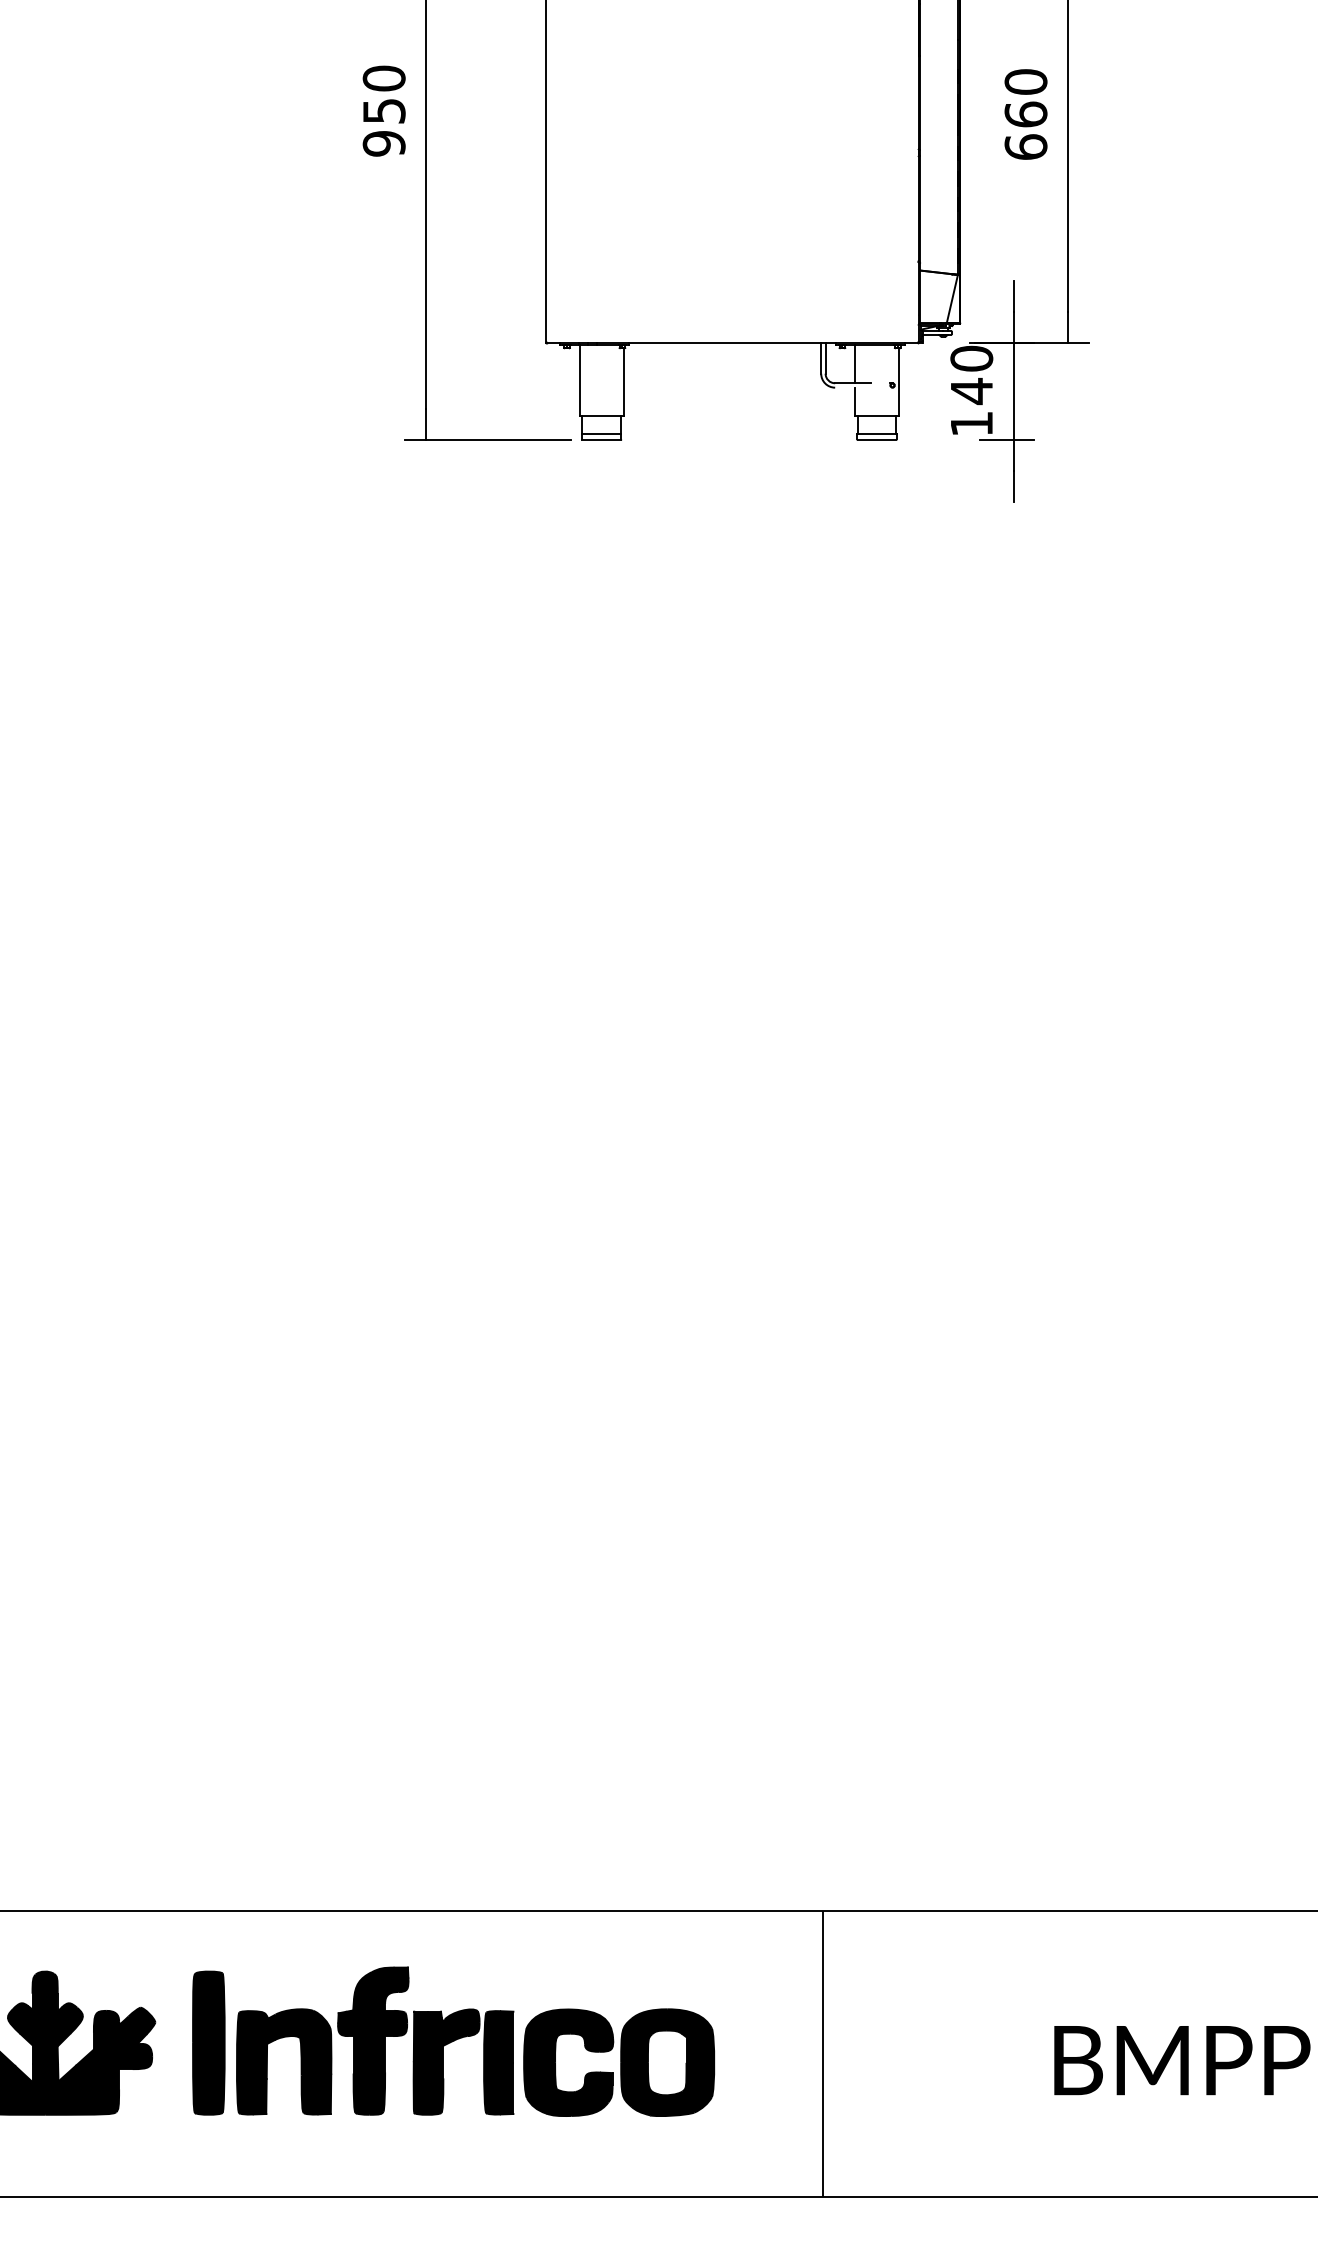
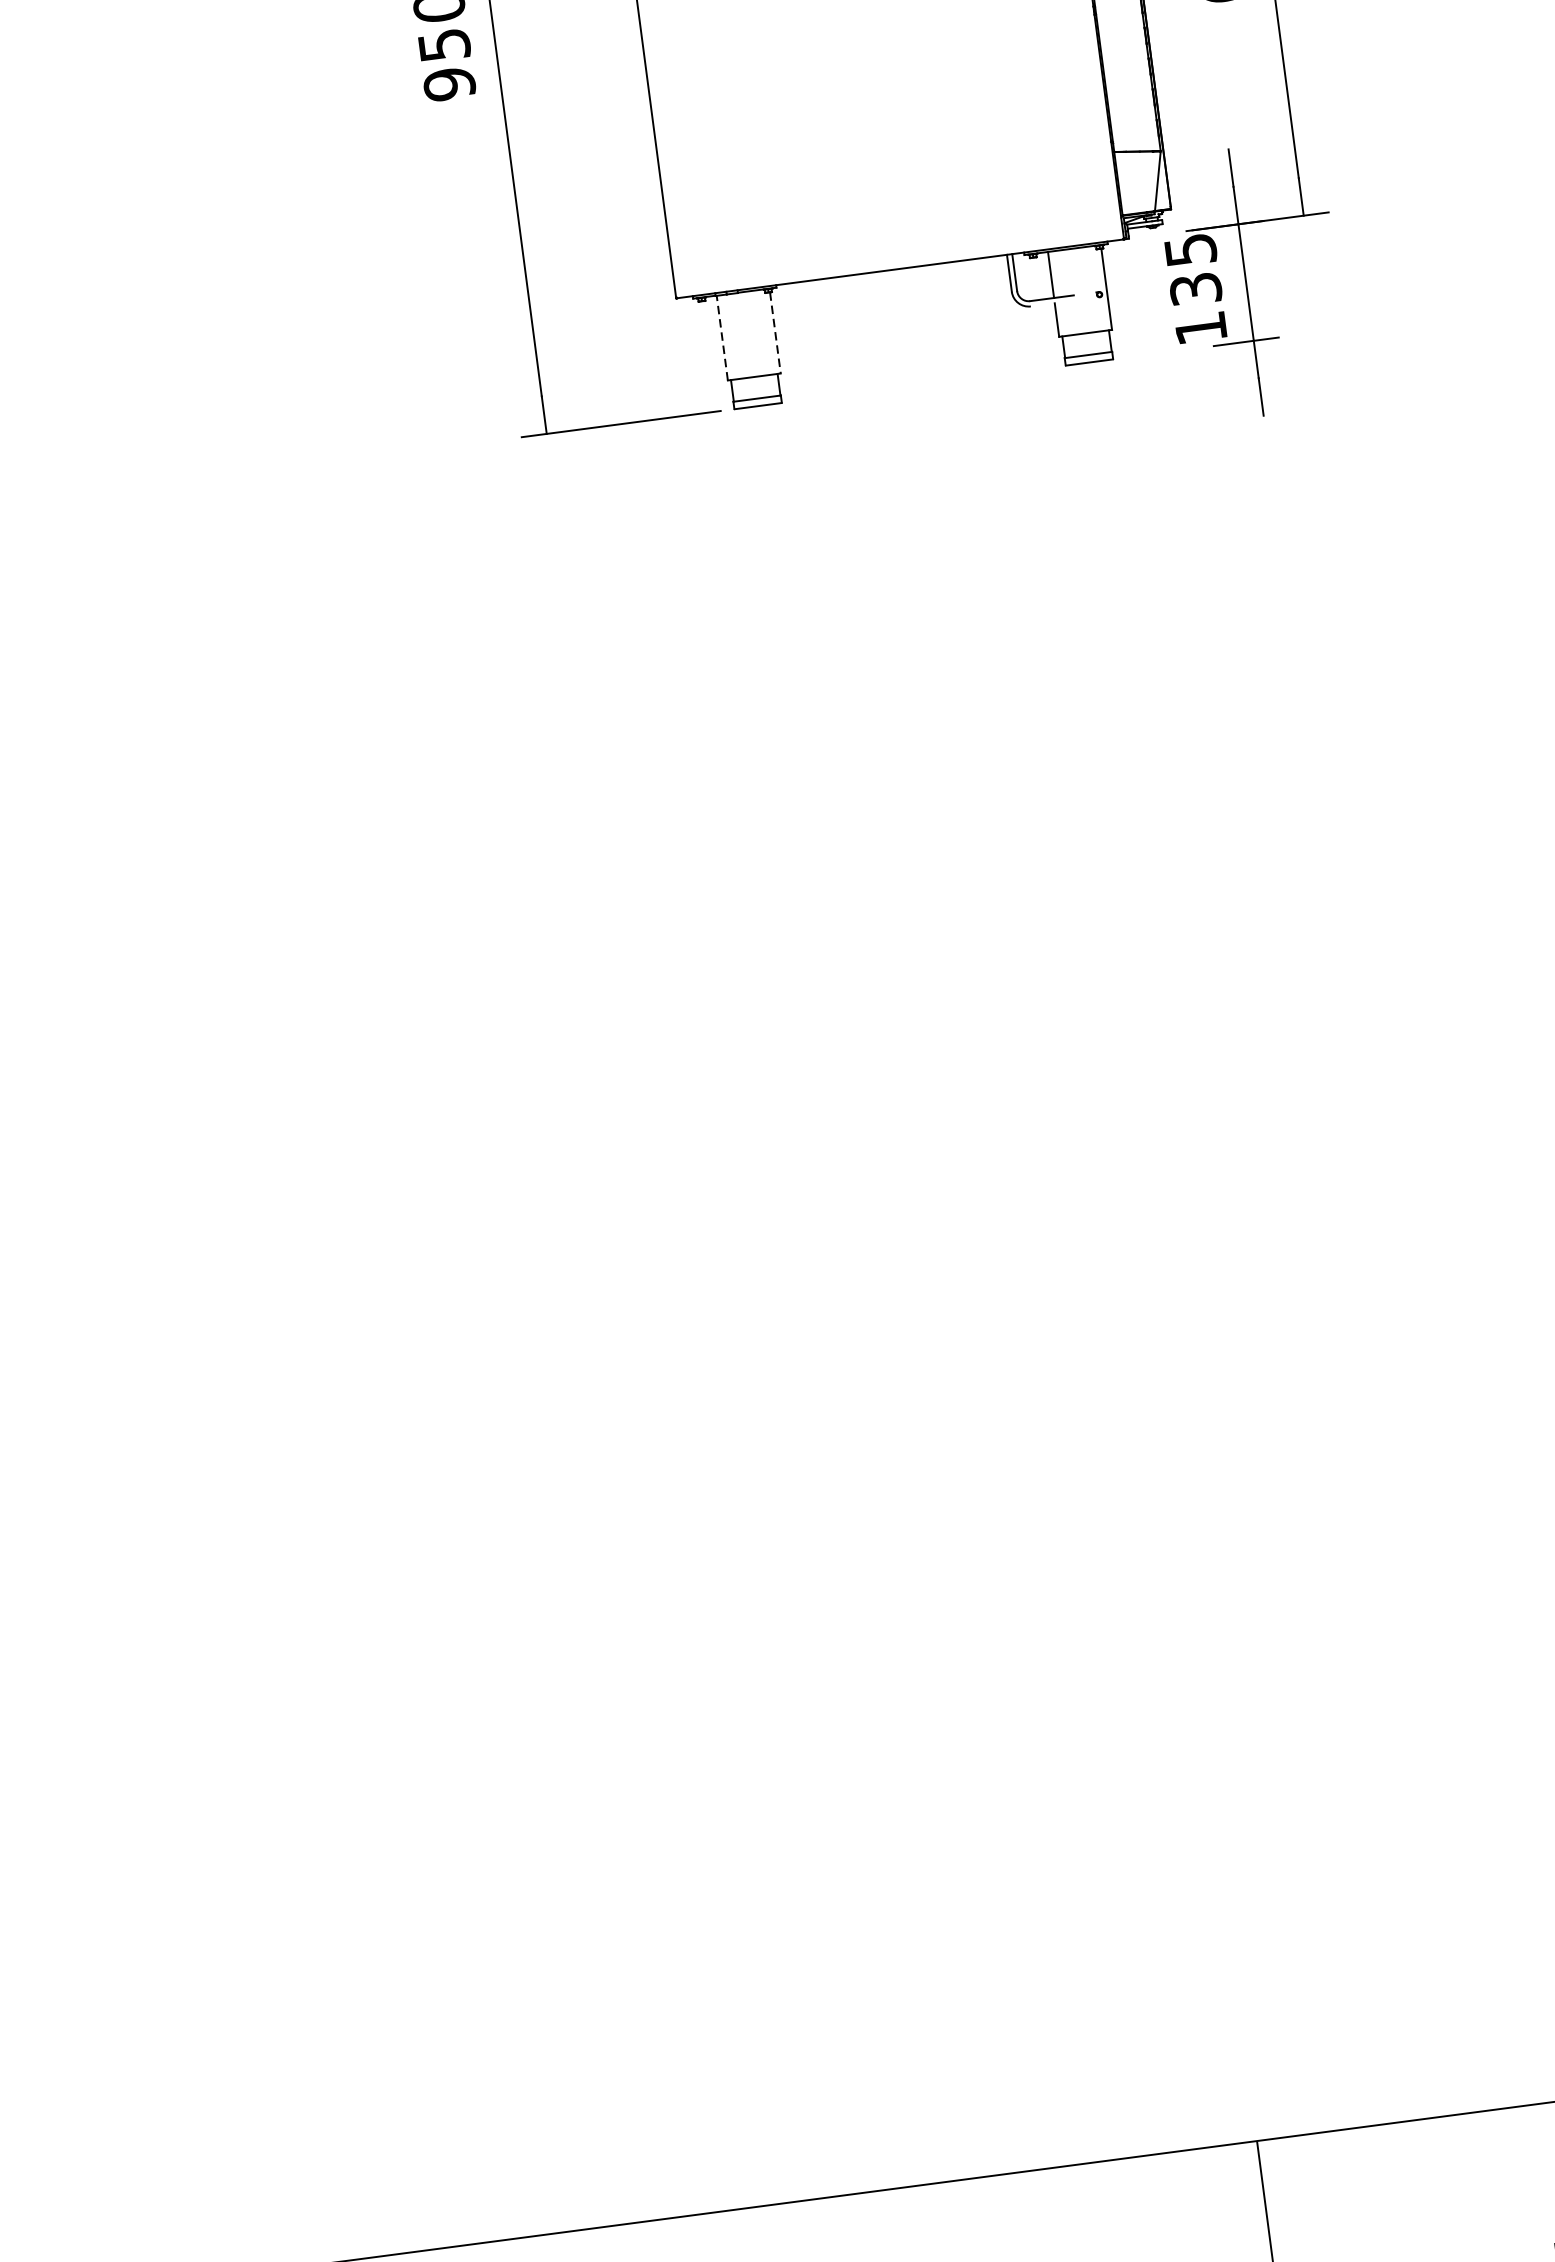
text: (971, 375) -> (1192, 270), 140 -> 135
line: (579, 379) -> (721, 337), solid -> dashed
line: (623, 381) -> (775, 332), solid -> dashed

